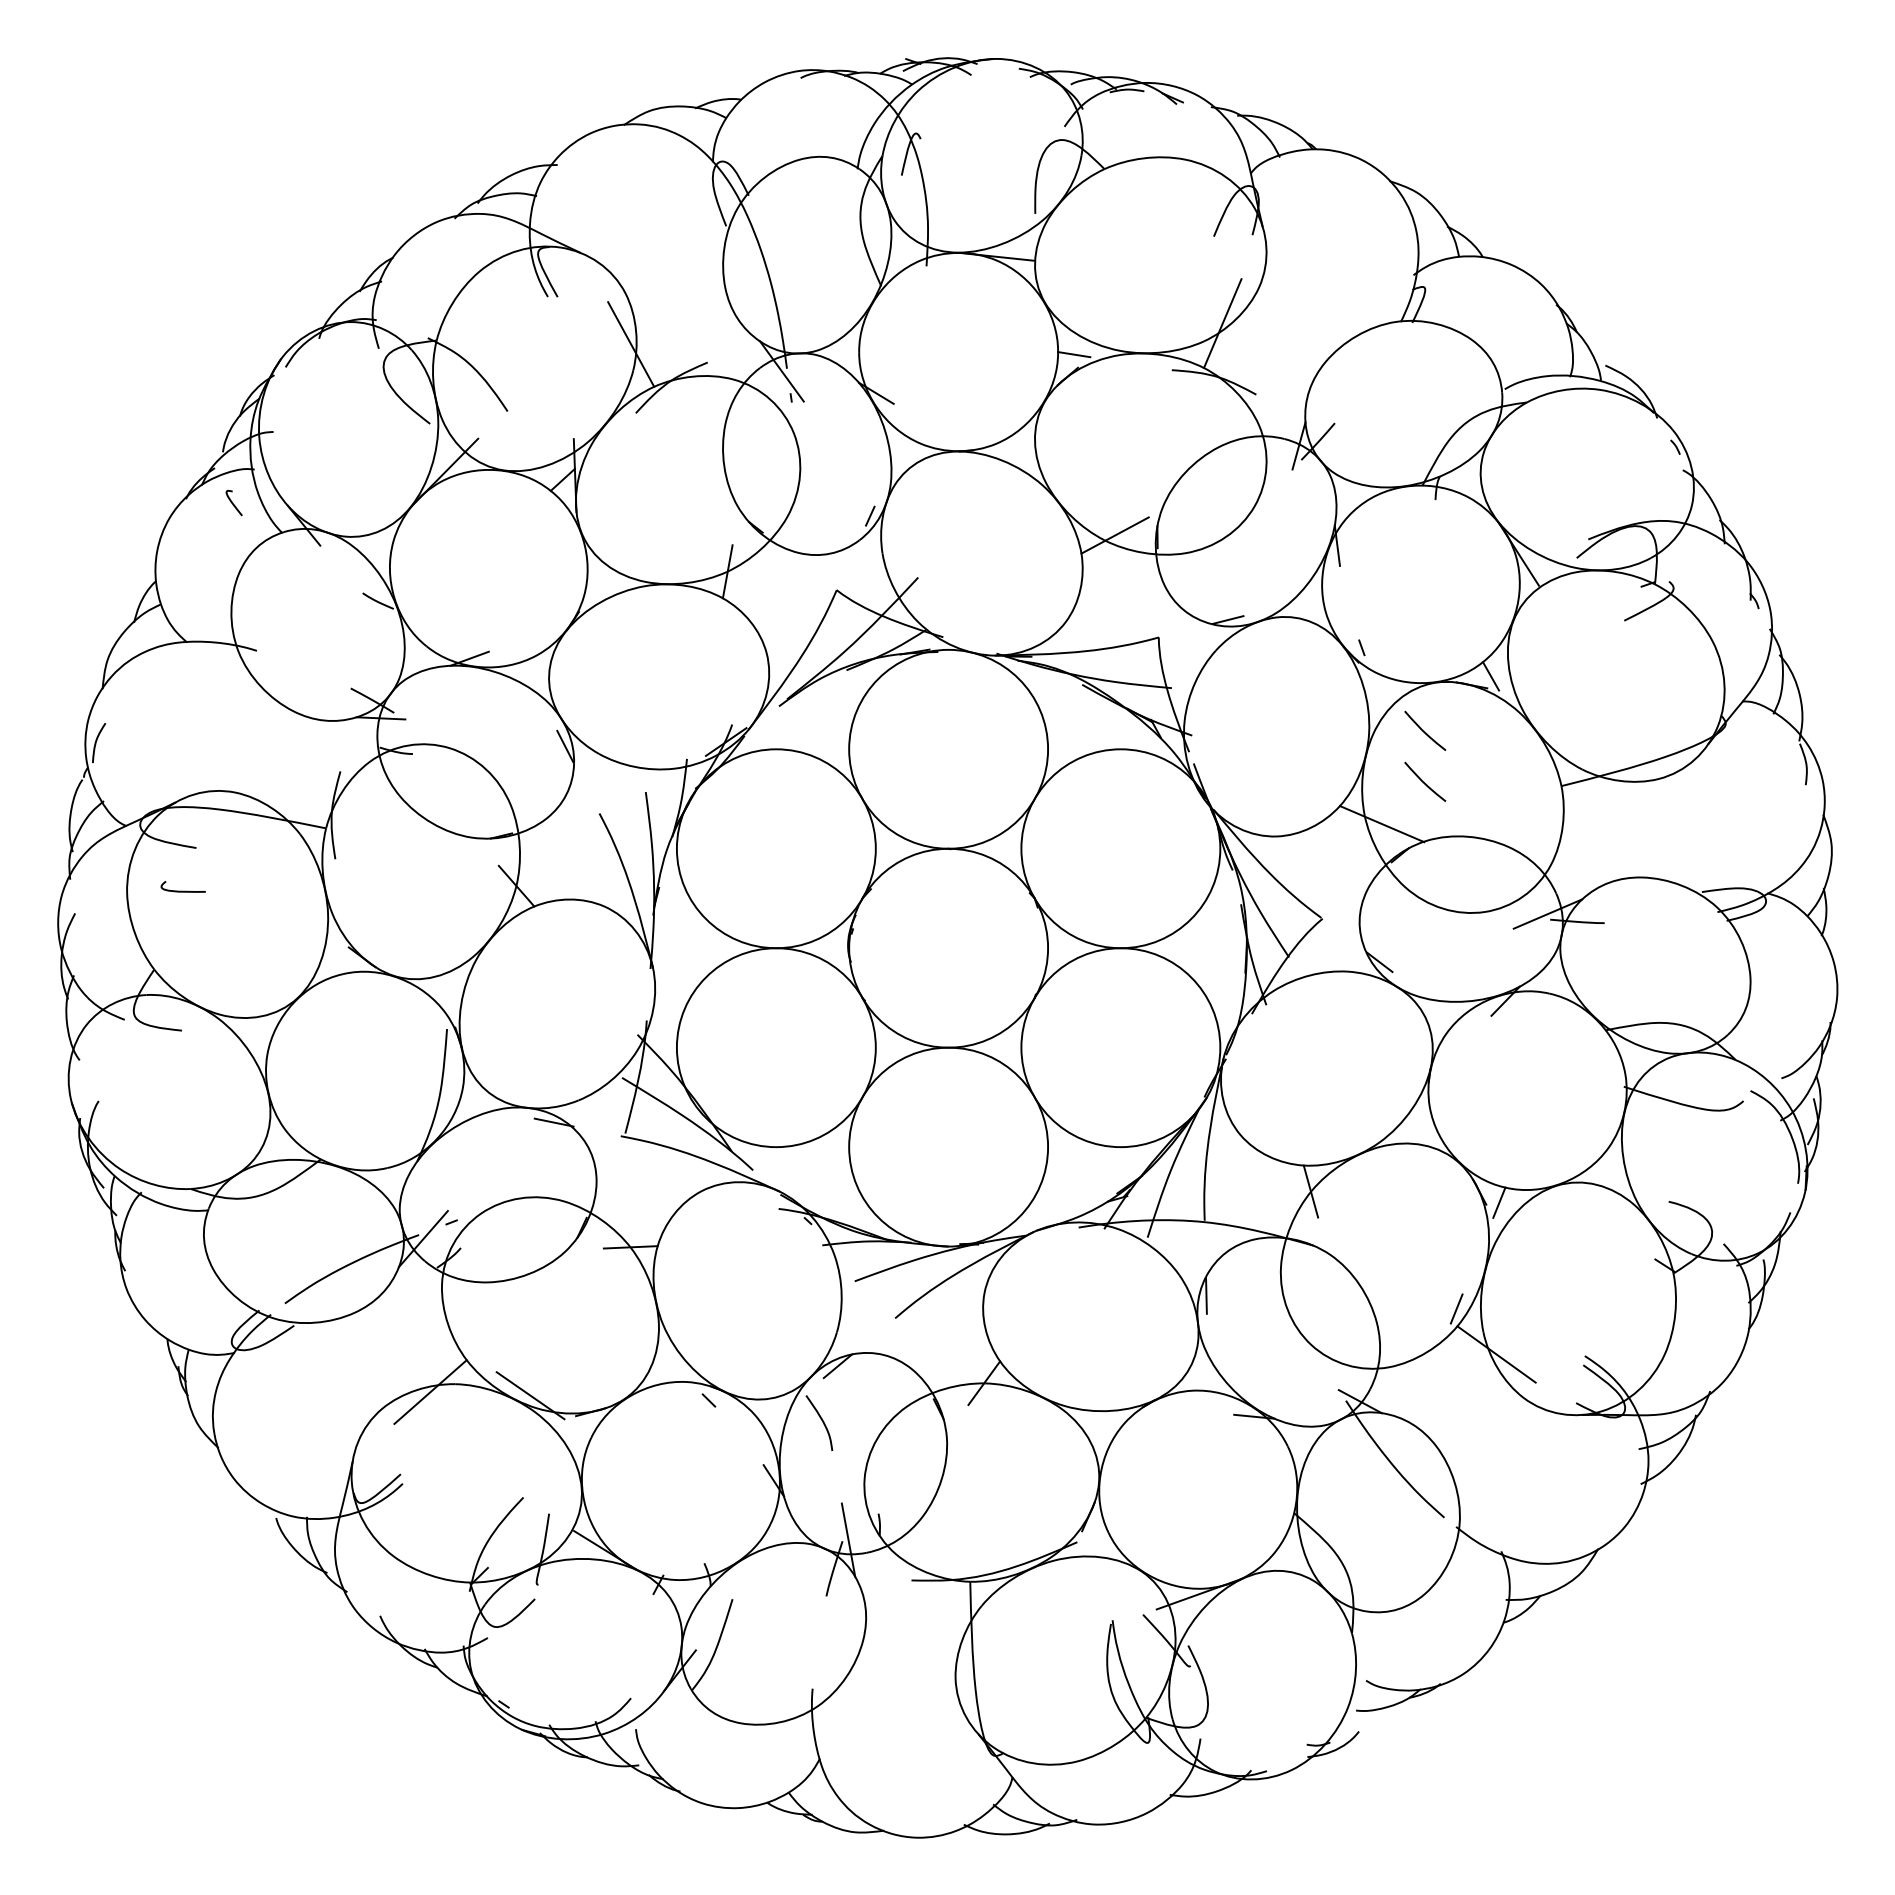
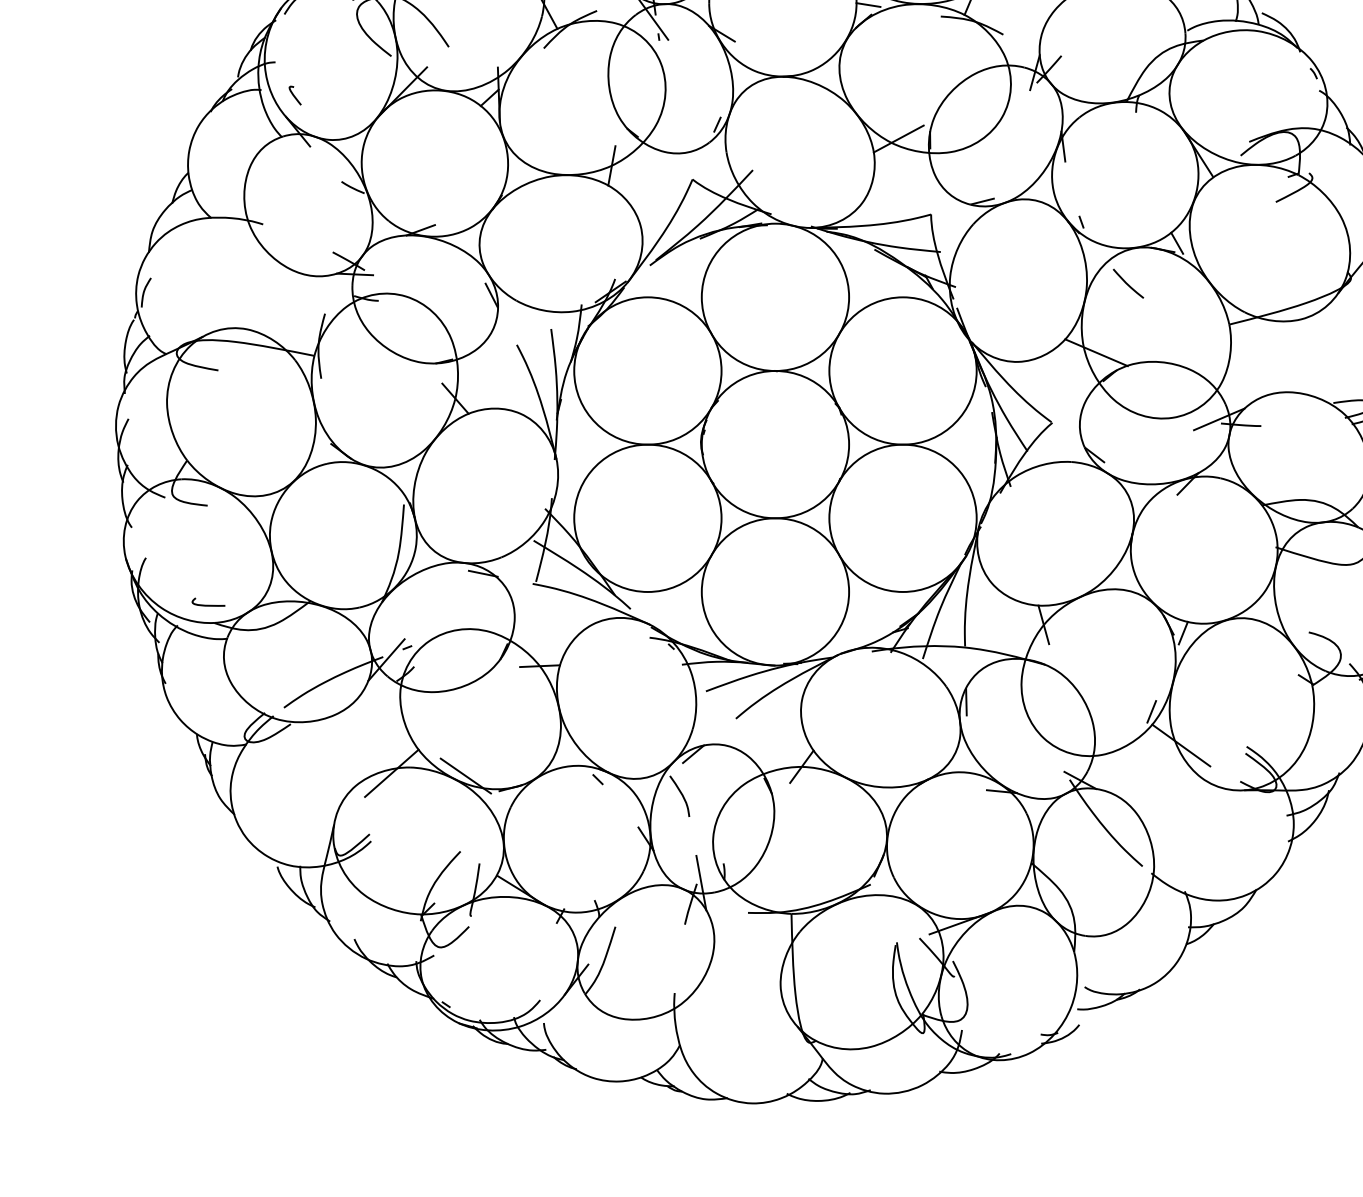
curve: (233, 503) -> (294, 96), moved
curve: (1425, 782) -> (1128, 321), removed
curve: (182, 890) -> (208, 604), moved

